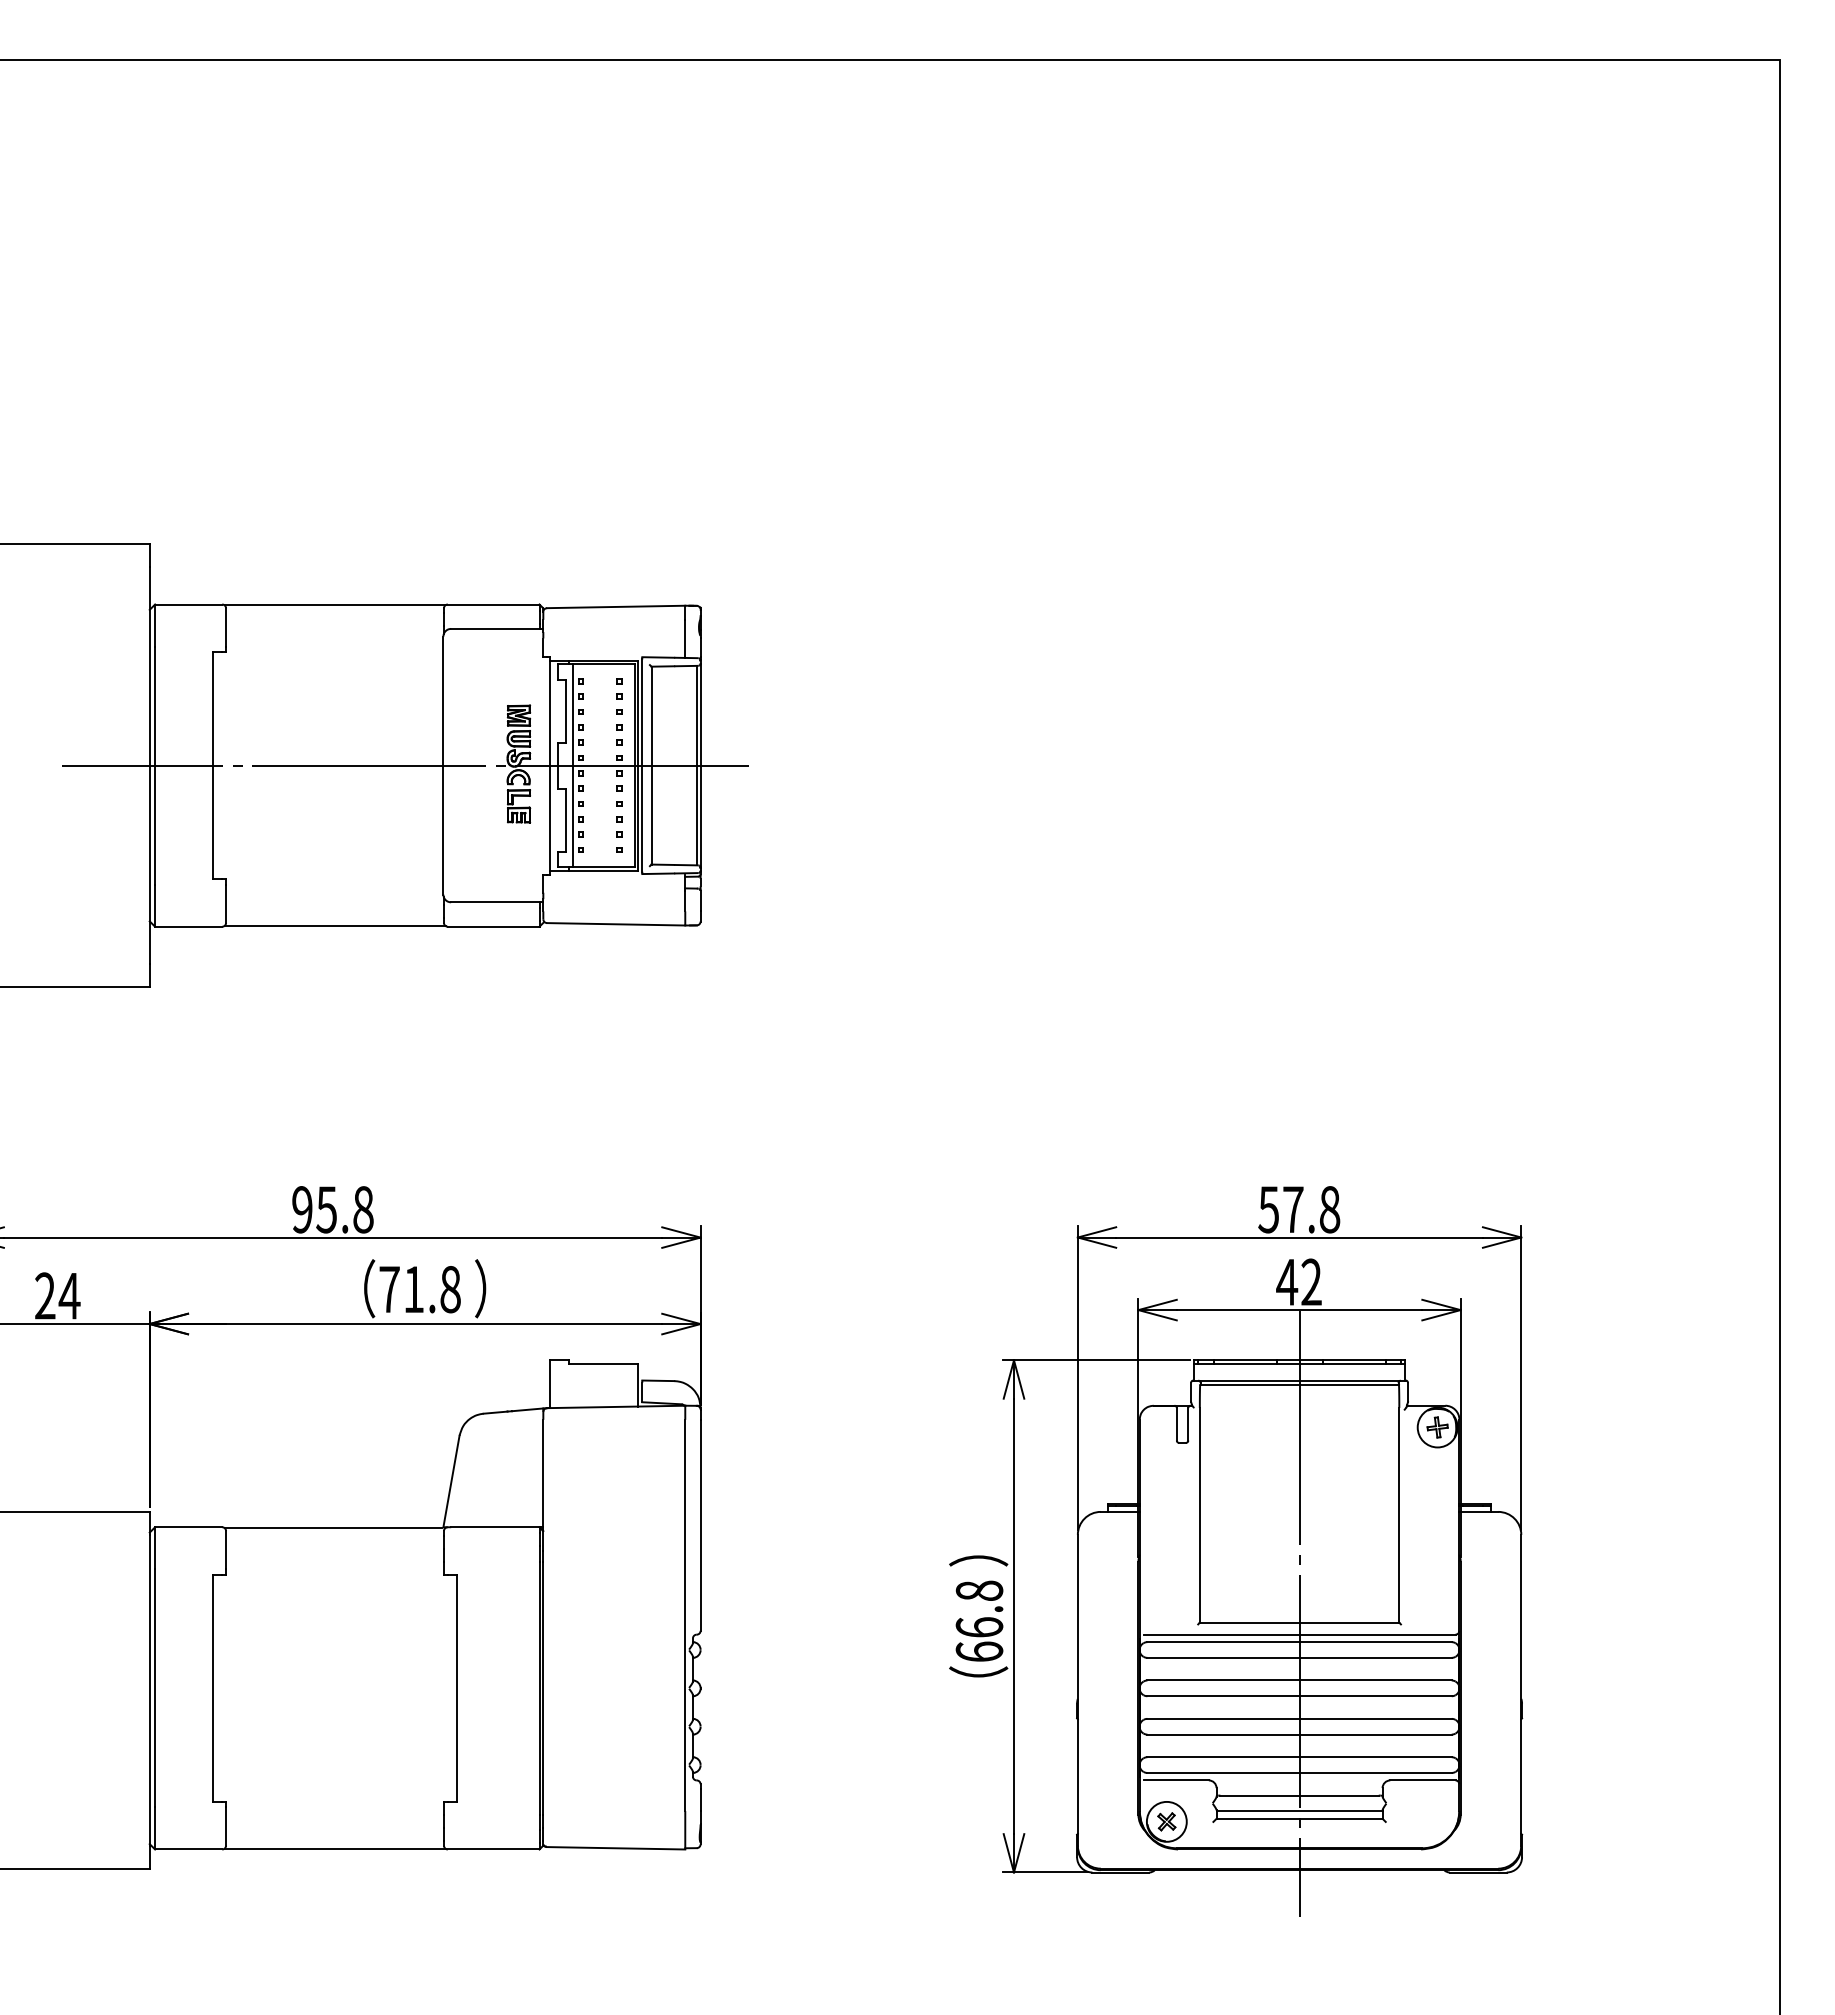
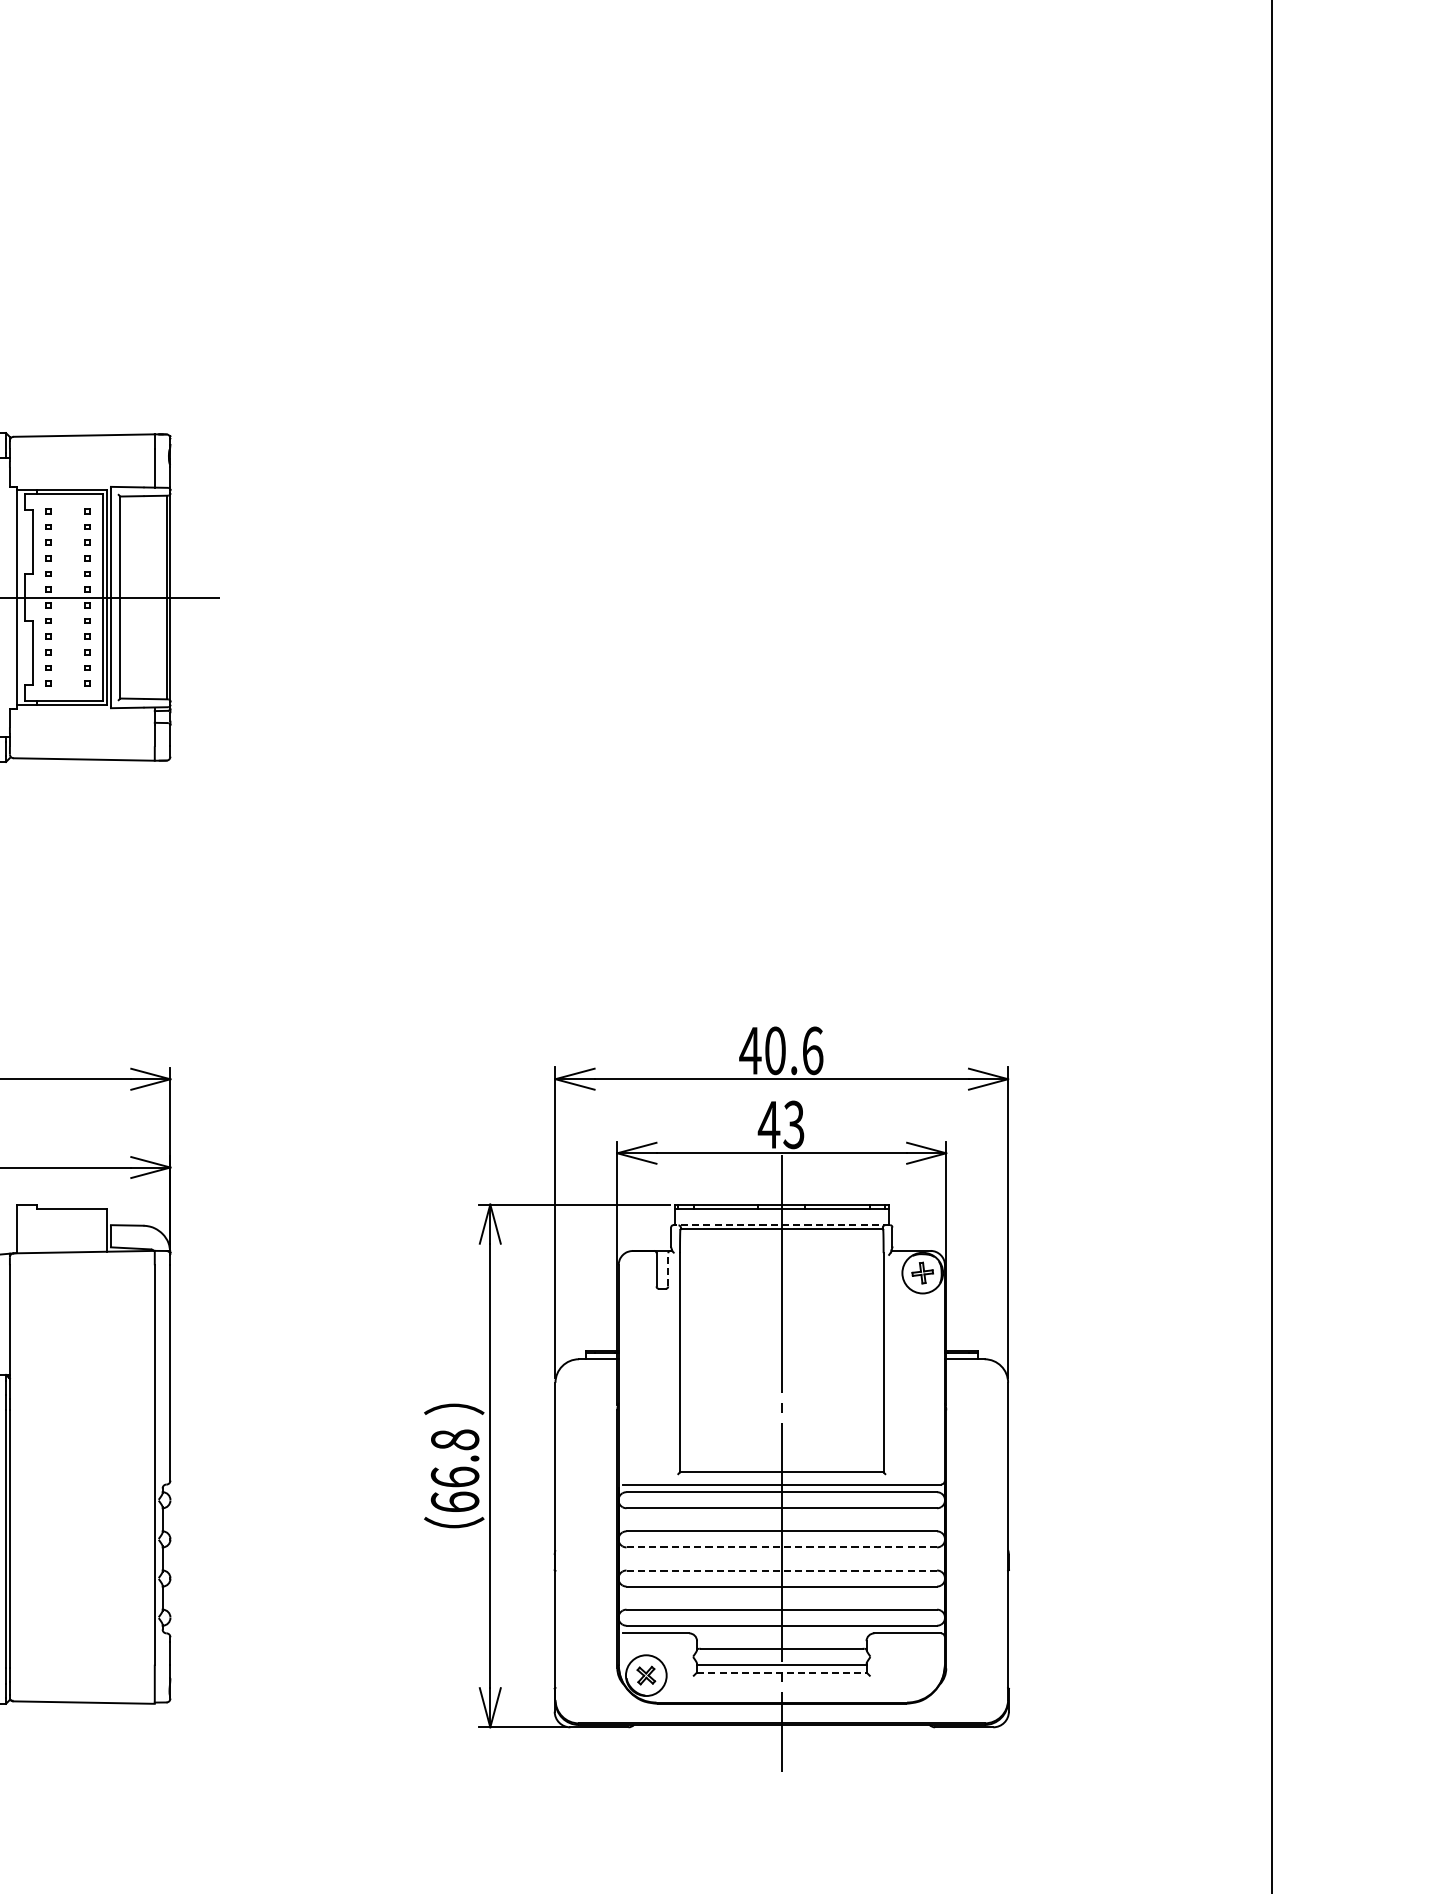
line: (573, 765) -> (40, 597), removed
text: (1298, 1209) -> (780, 1050), 57.8 -> 40.6
text: (1311, 1282) -> (793, 1125), 42 -> 43
line: (1299, 1380) -> (781, 1225), solid -> dashed
line: (1188, 1423) -> (668, 1269), solid -> dashed
line: (1299, 1696) -> (781, 1547), solid -> dashed
line: (1299, 1718) -> (781, 1570), solid -> dashed
line: (1300, 1818) -> (782, 1672), solid -> dashed

